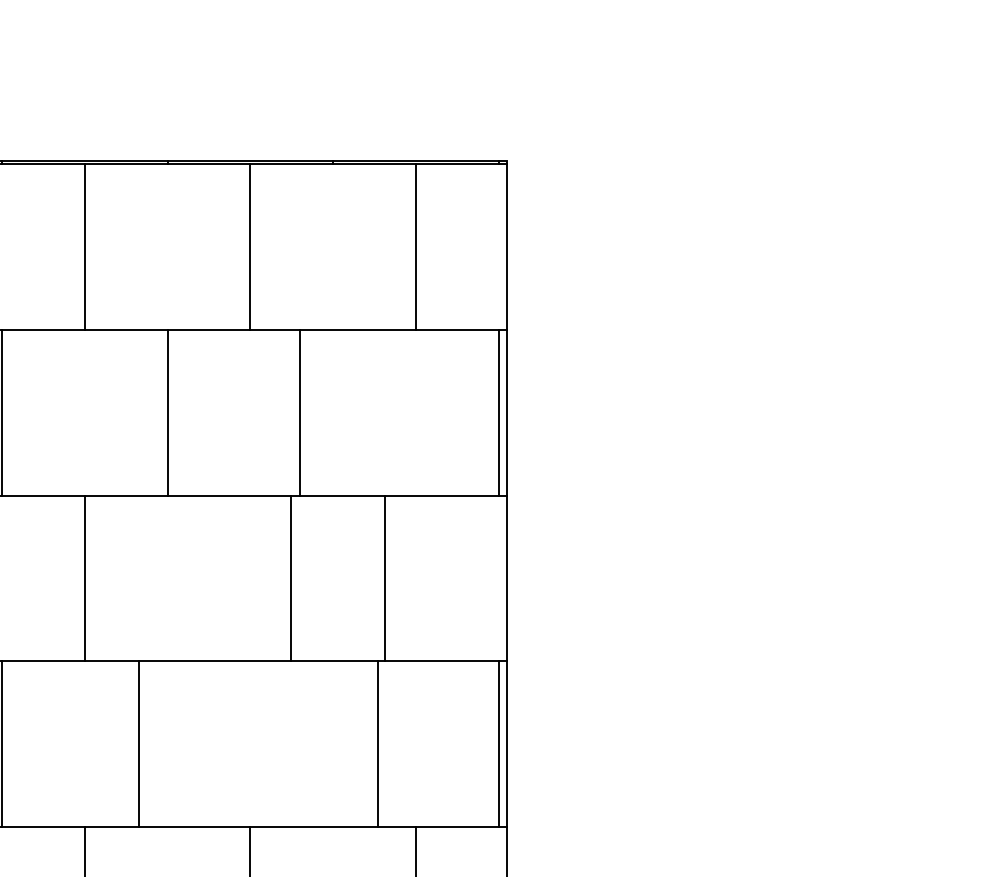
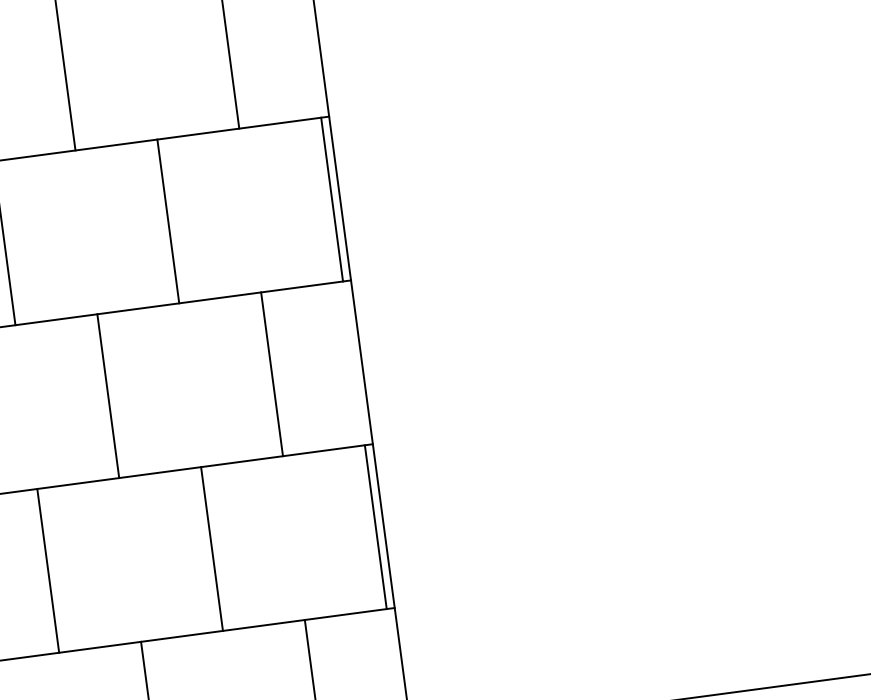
line: (300, 412) -> (168, 221), moved
line: (291, 578) -> (108, 396), moved
line: (385, 578) -> (272, 374), moved
line: (138, 744) -> (48, 571), moved
line: (378, 744) -> (212, 549), moved

